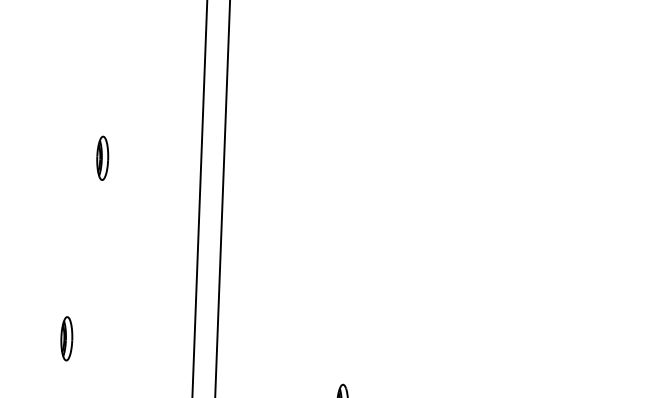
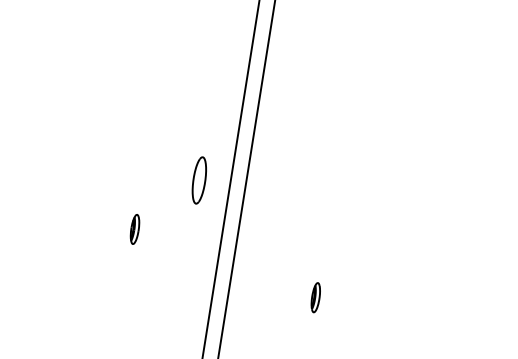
part: (101, 158) -> (173, 110), removed
part: (150, 256) -> (198, 180), added

